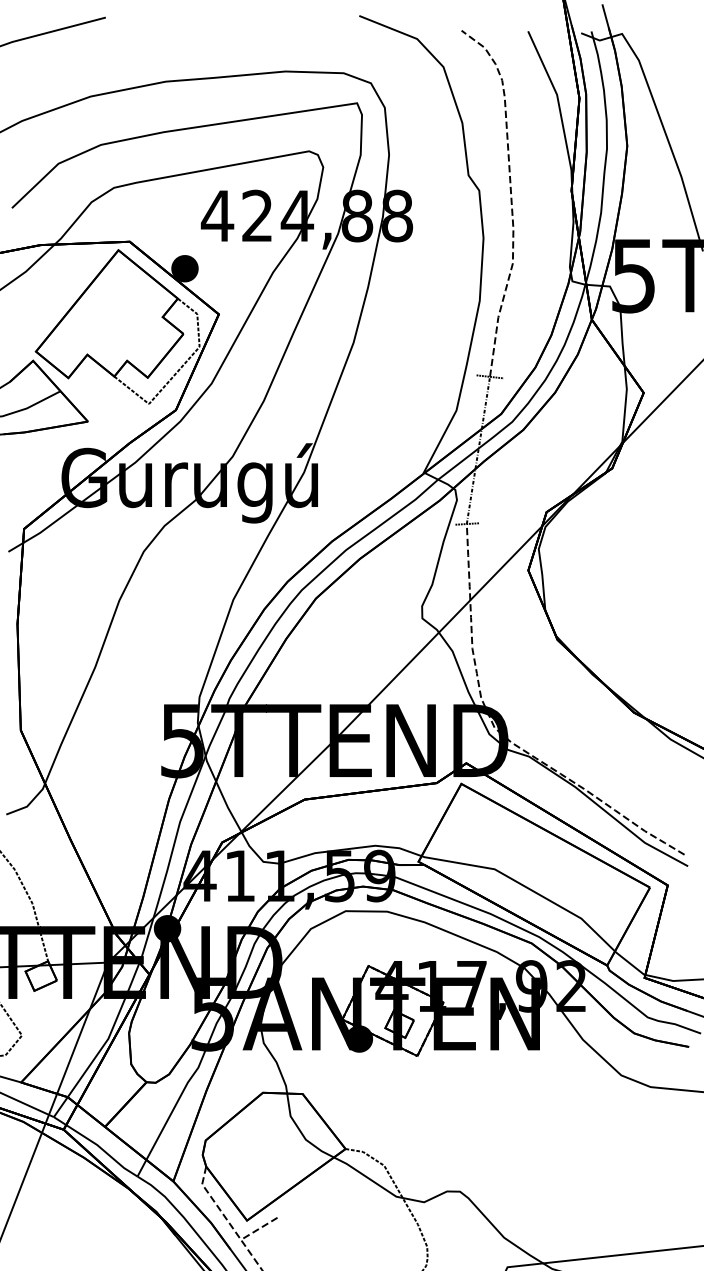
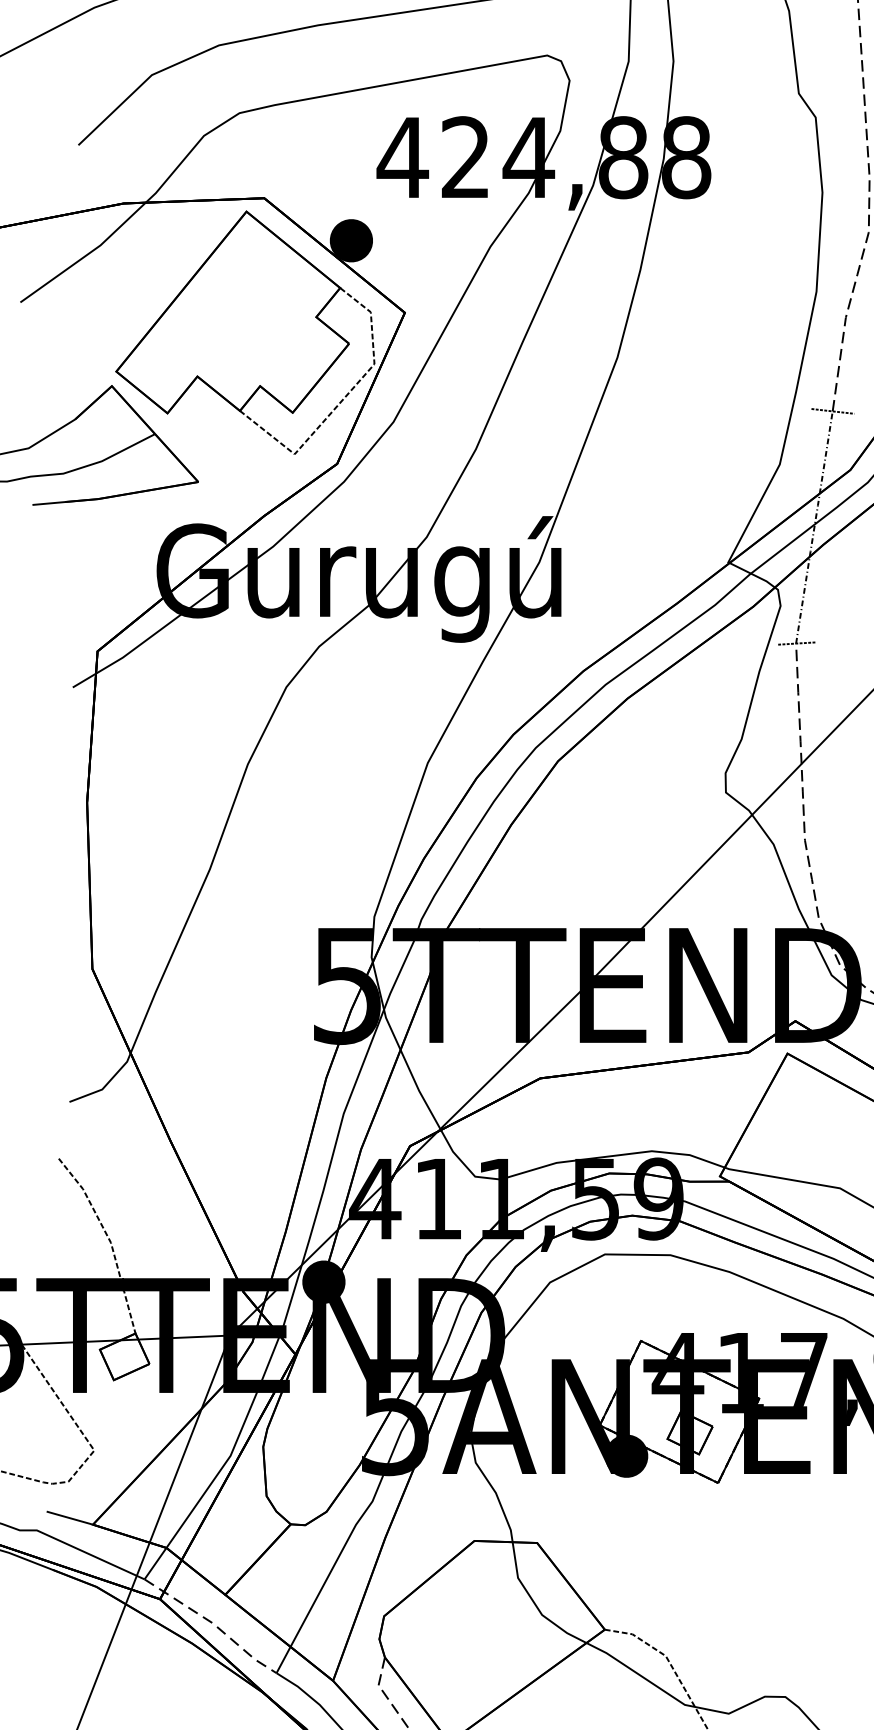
line: (97, 1144) -> (213, 1622), solid -> dashed

